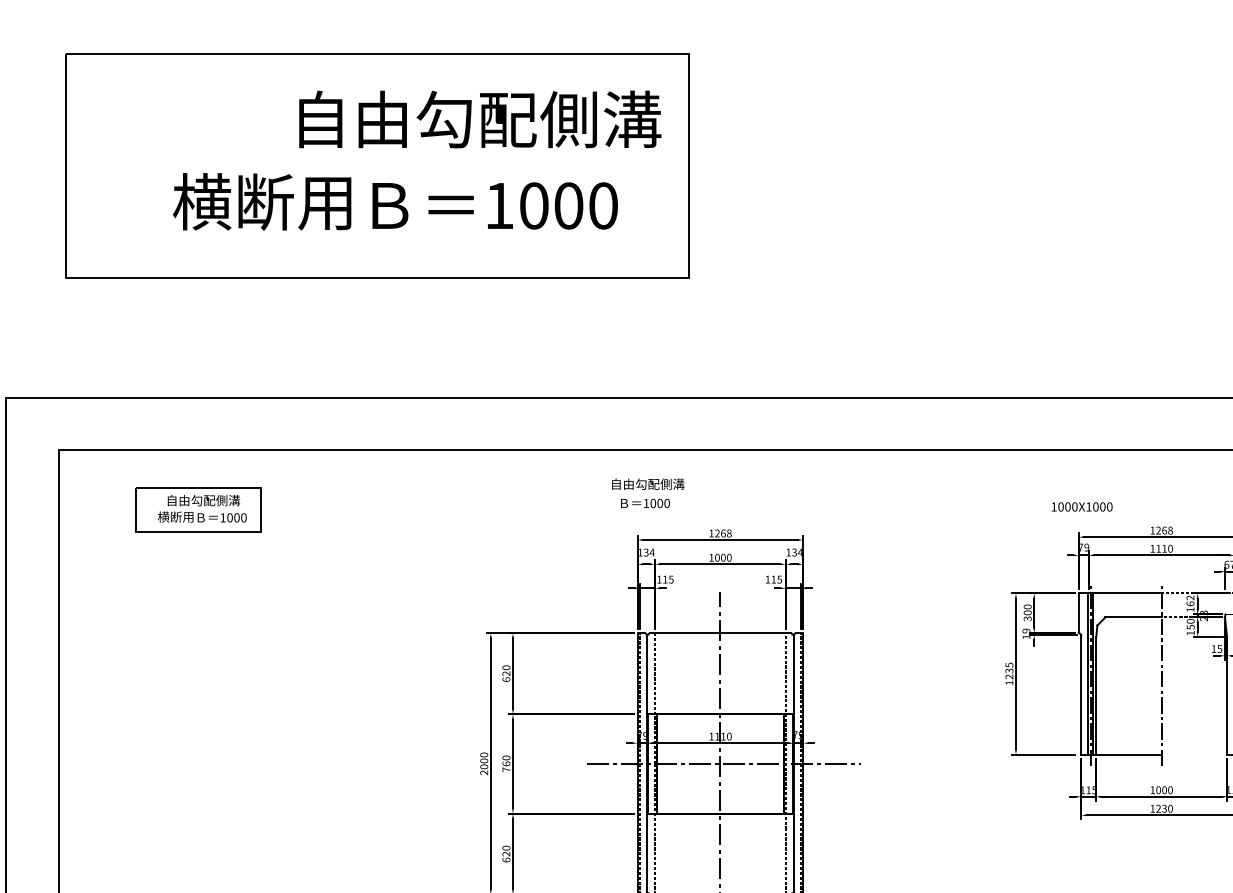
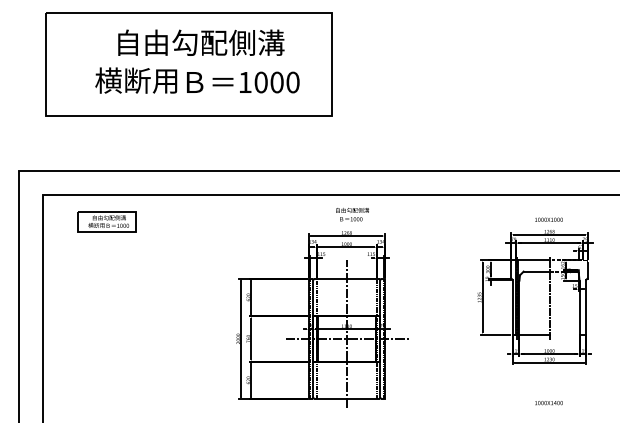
text: (480, 118) -> (201, 42), moved
text: (648, 493) -> (352, 214), moved
text: (1081, 506) -> (548, 219), moved

